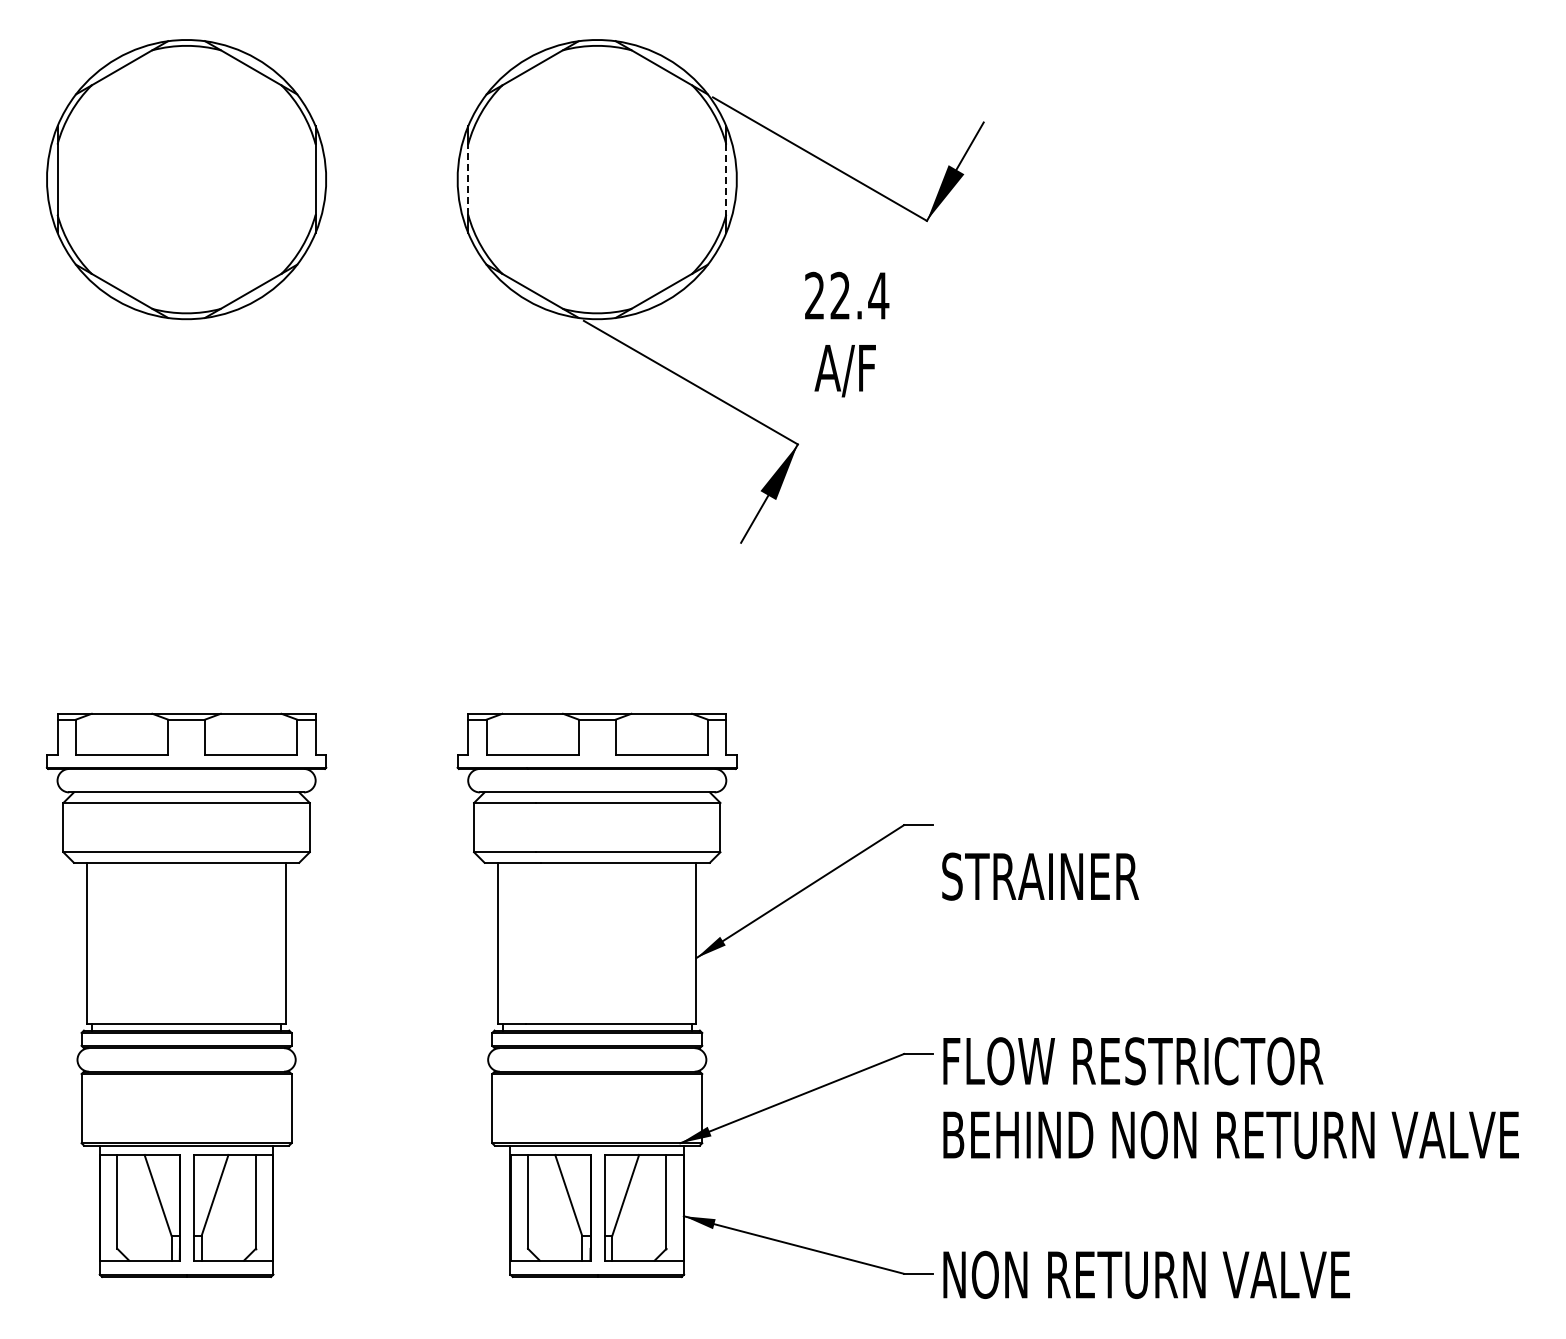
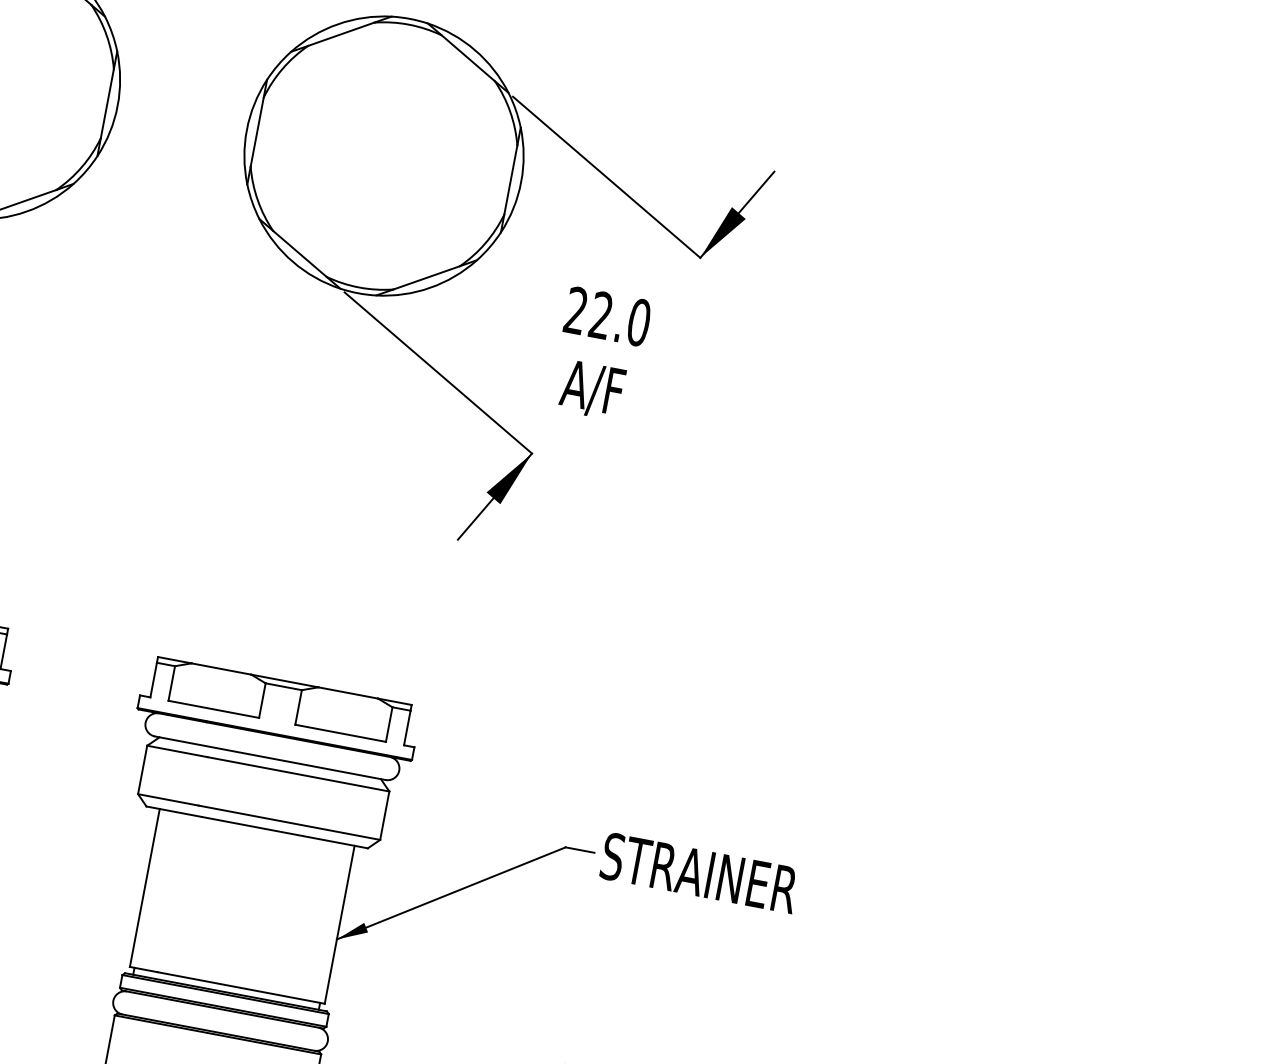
line: (468, 179) -> (257, 132), dashed -> solid
line: (726, 180) -> (510, 180), dashed -> solid
text: (878, 295) -> (638, 322), 22.4 -> 22.0
text: (1040, 876) -> (699, 873), moved

